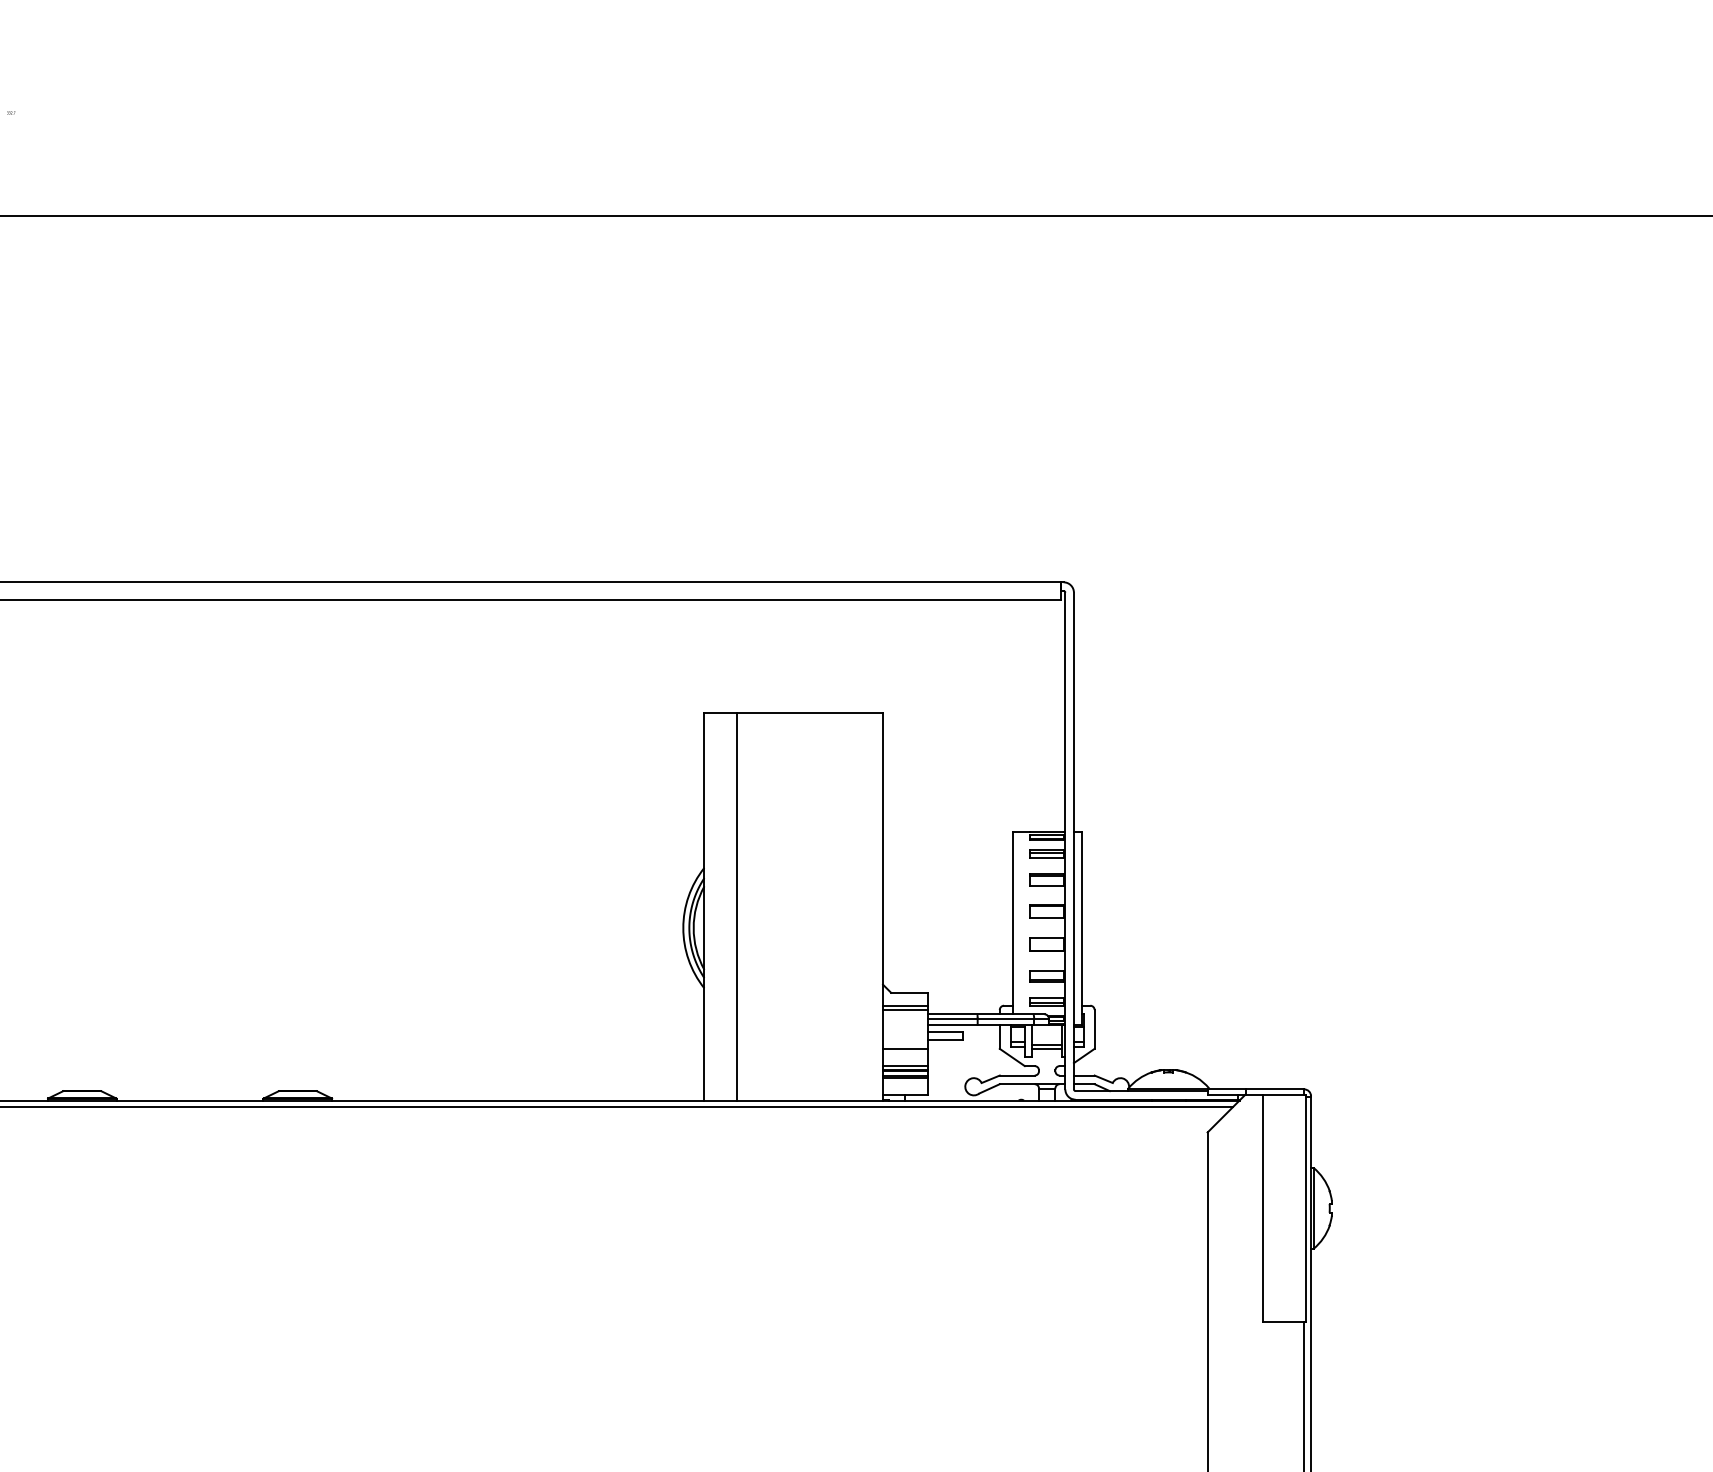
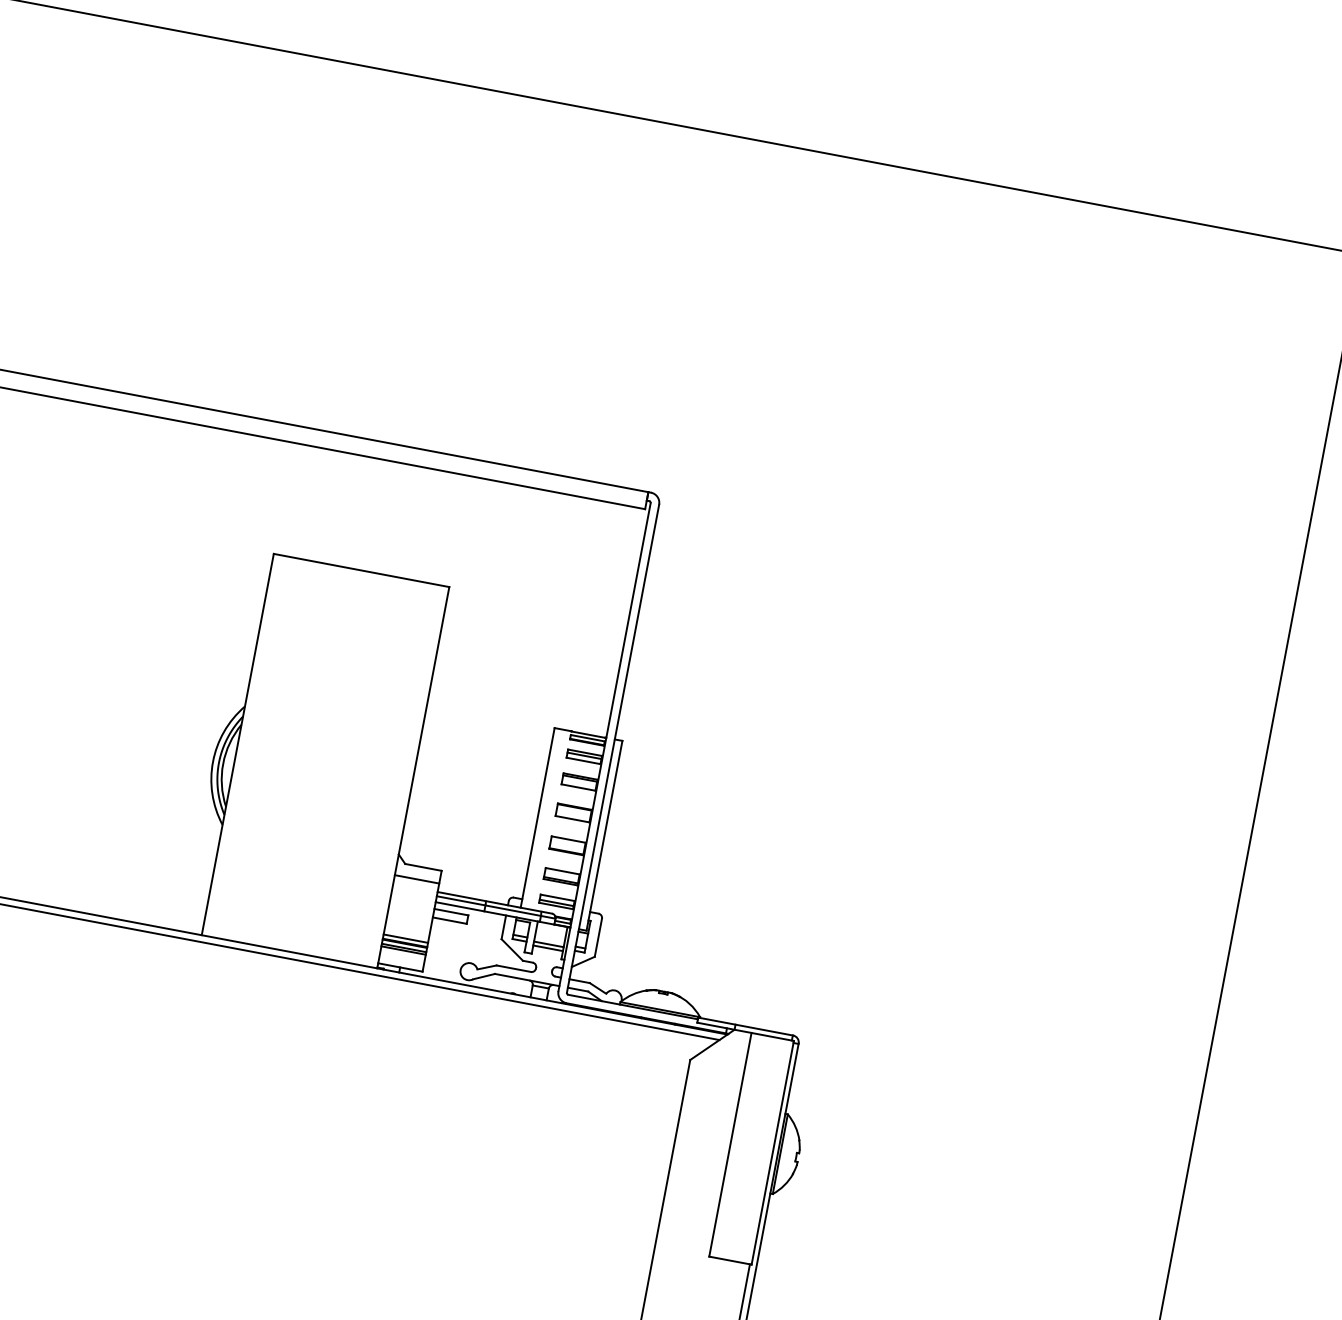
line: (736, 906) -> (269, 750), removed
line: (905, 1010) -> (416, 884), removed
line: (905, 1048) -> (409, 921), removed

